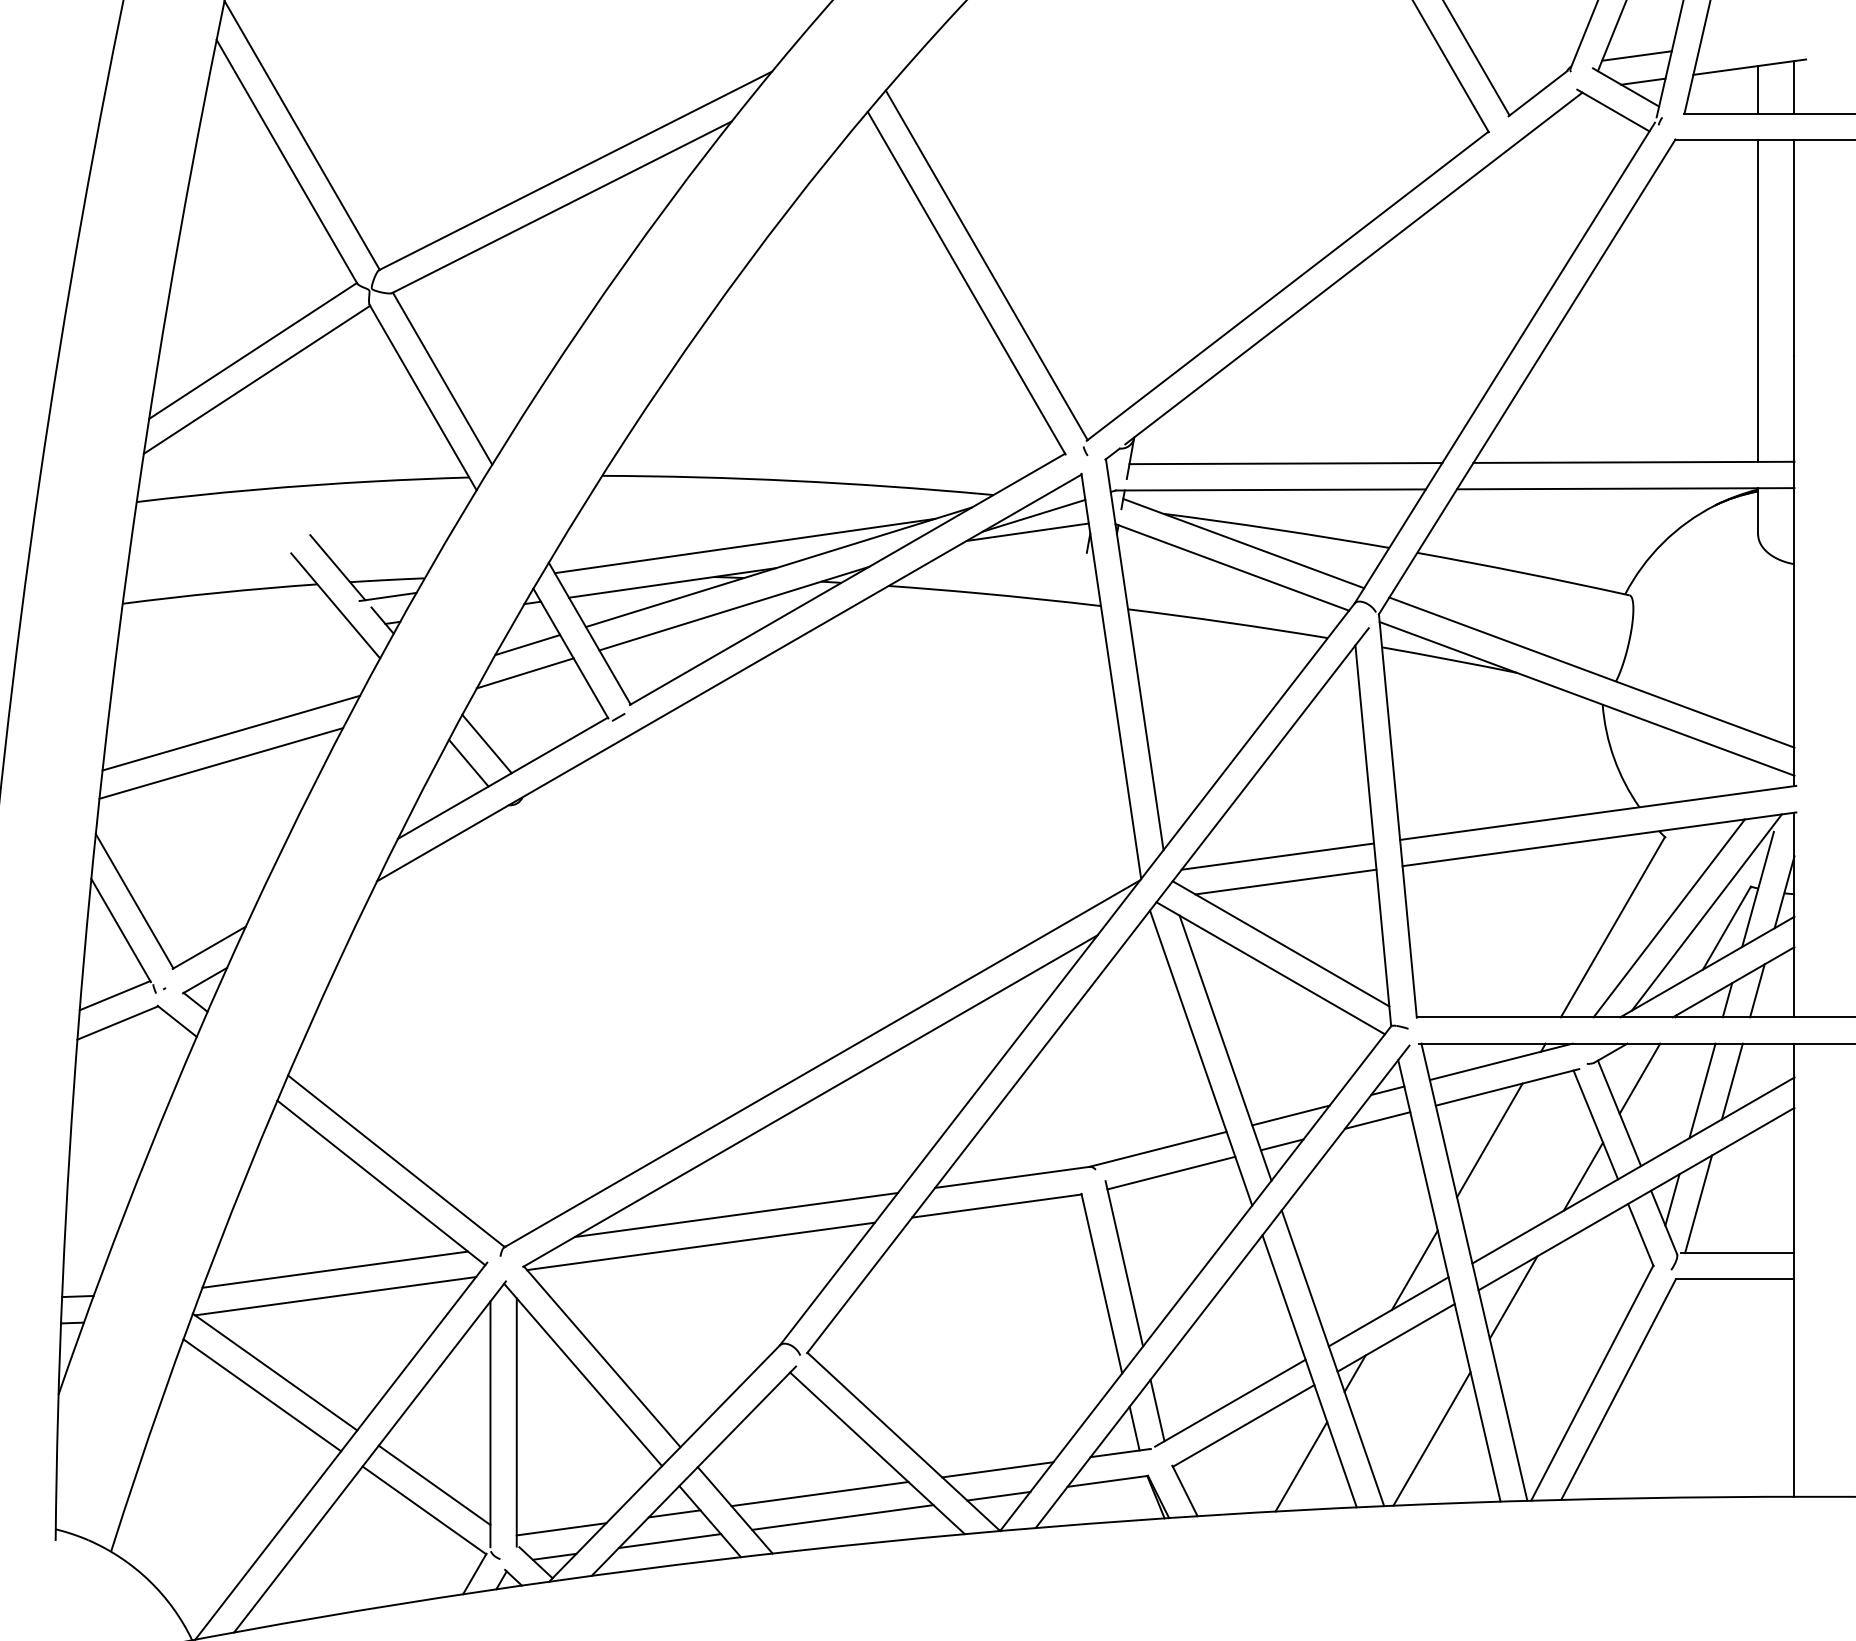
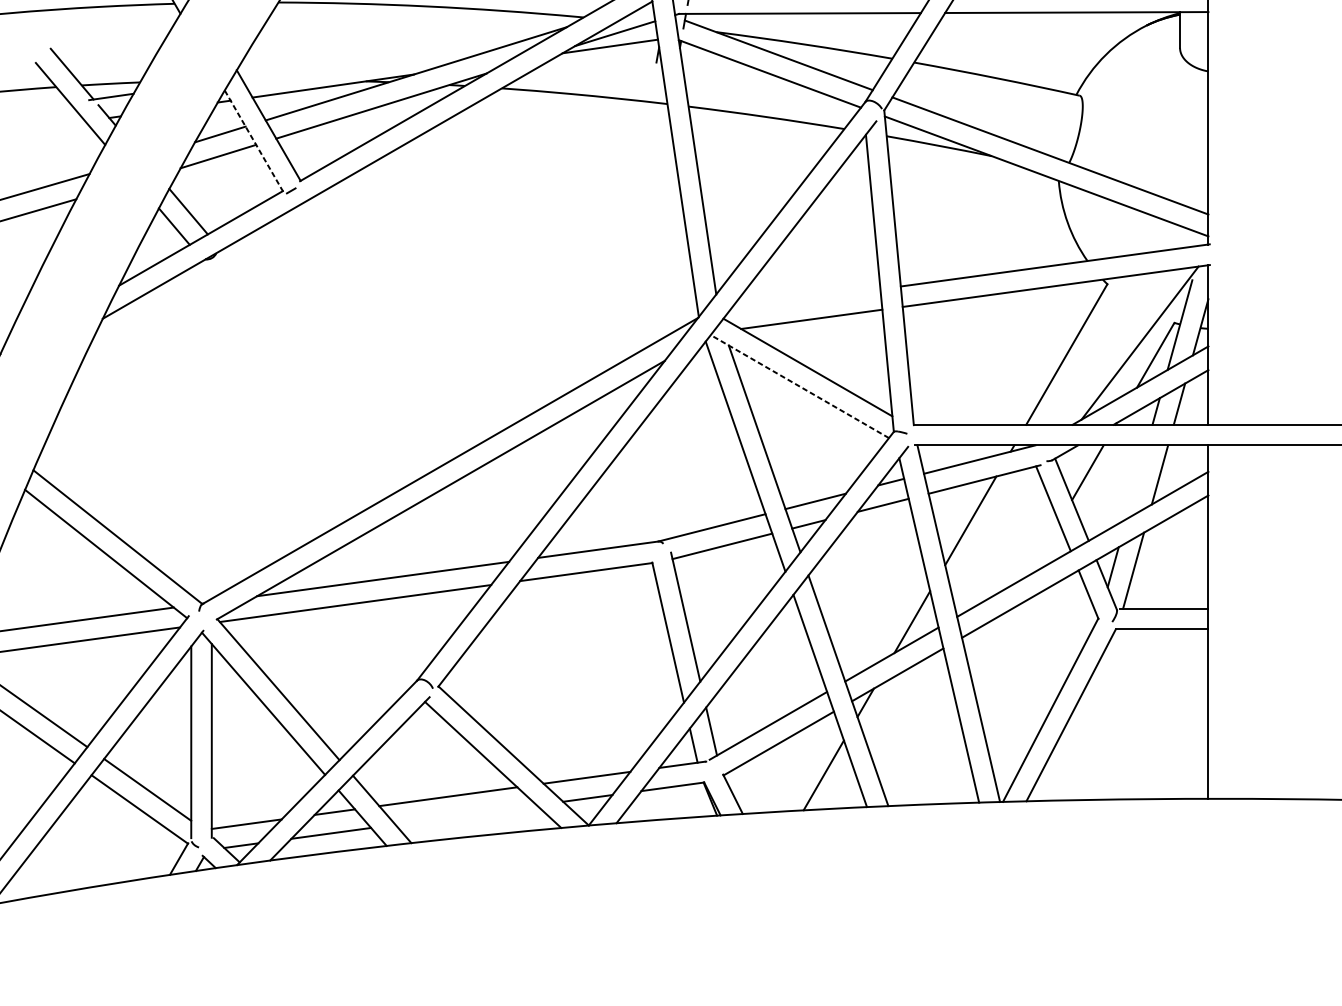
line: (744, 545) -> (389, 56), removed
line: (570, 653) -> (253, 141), solid -> dashed
line: (1277, 856) -> (805, 299), removed
line: (1668, 918) -> (1110, 347), removed
line: (1270, 968) -> (799, 386), solid -> dashed
line: (1702, 1090) -> (1136, 481), removed
line: (1583, 1176) -> (1043, 549), removed
line: (1513, 1297) -> (989, 643), removed
line: (1431, 1438) -> (925, 753), removed
line: (842, 1517) -> (465, 814), removed

